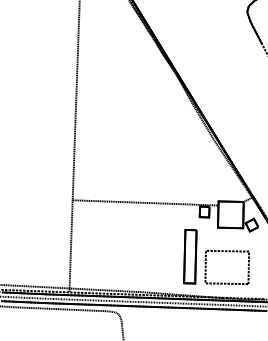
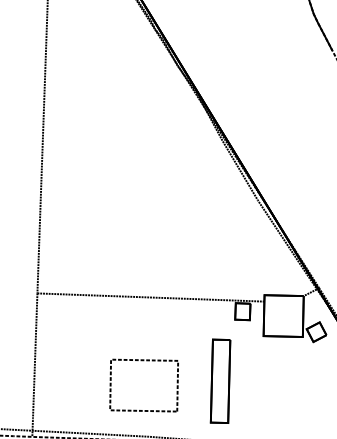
part: (226, 252) -> (142, 362), moved

